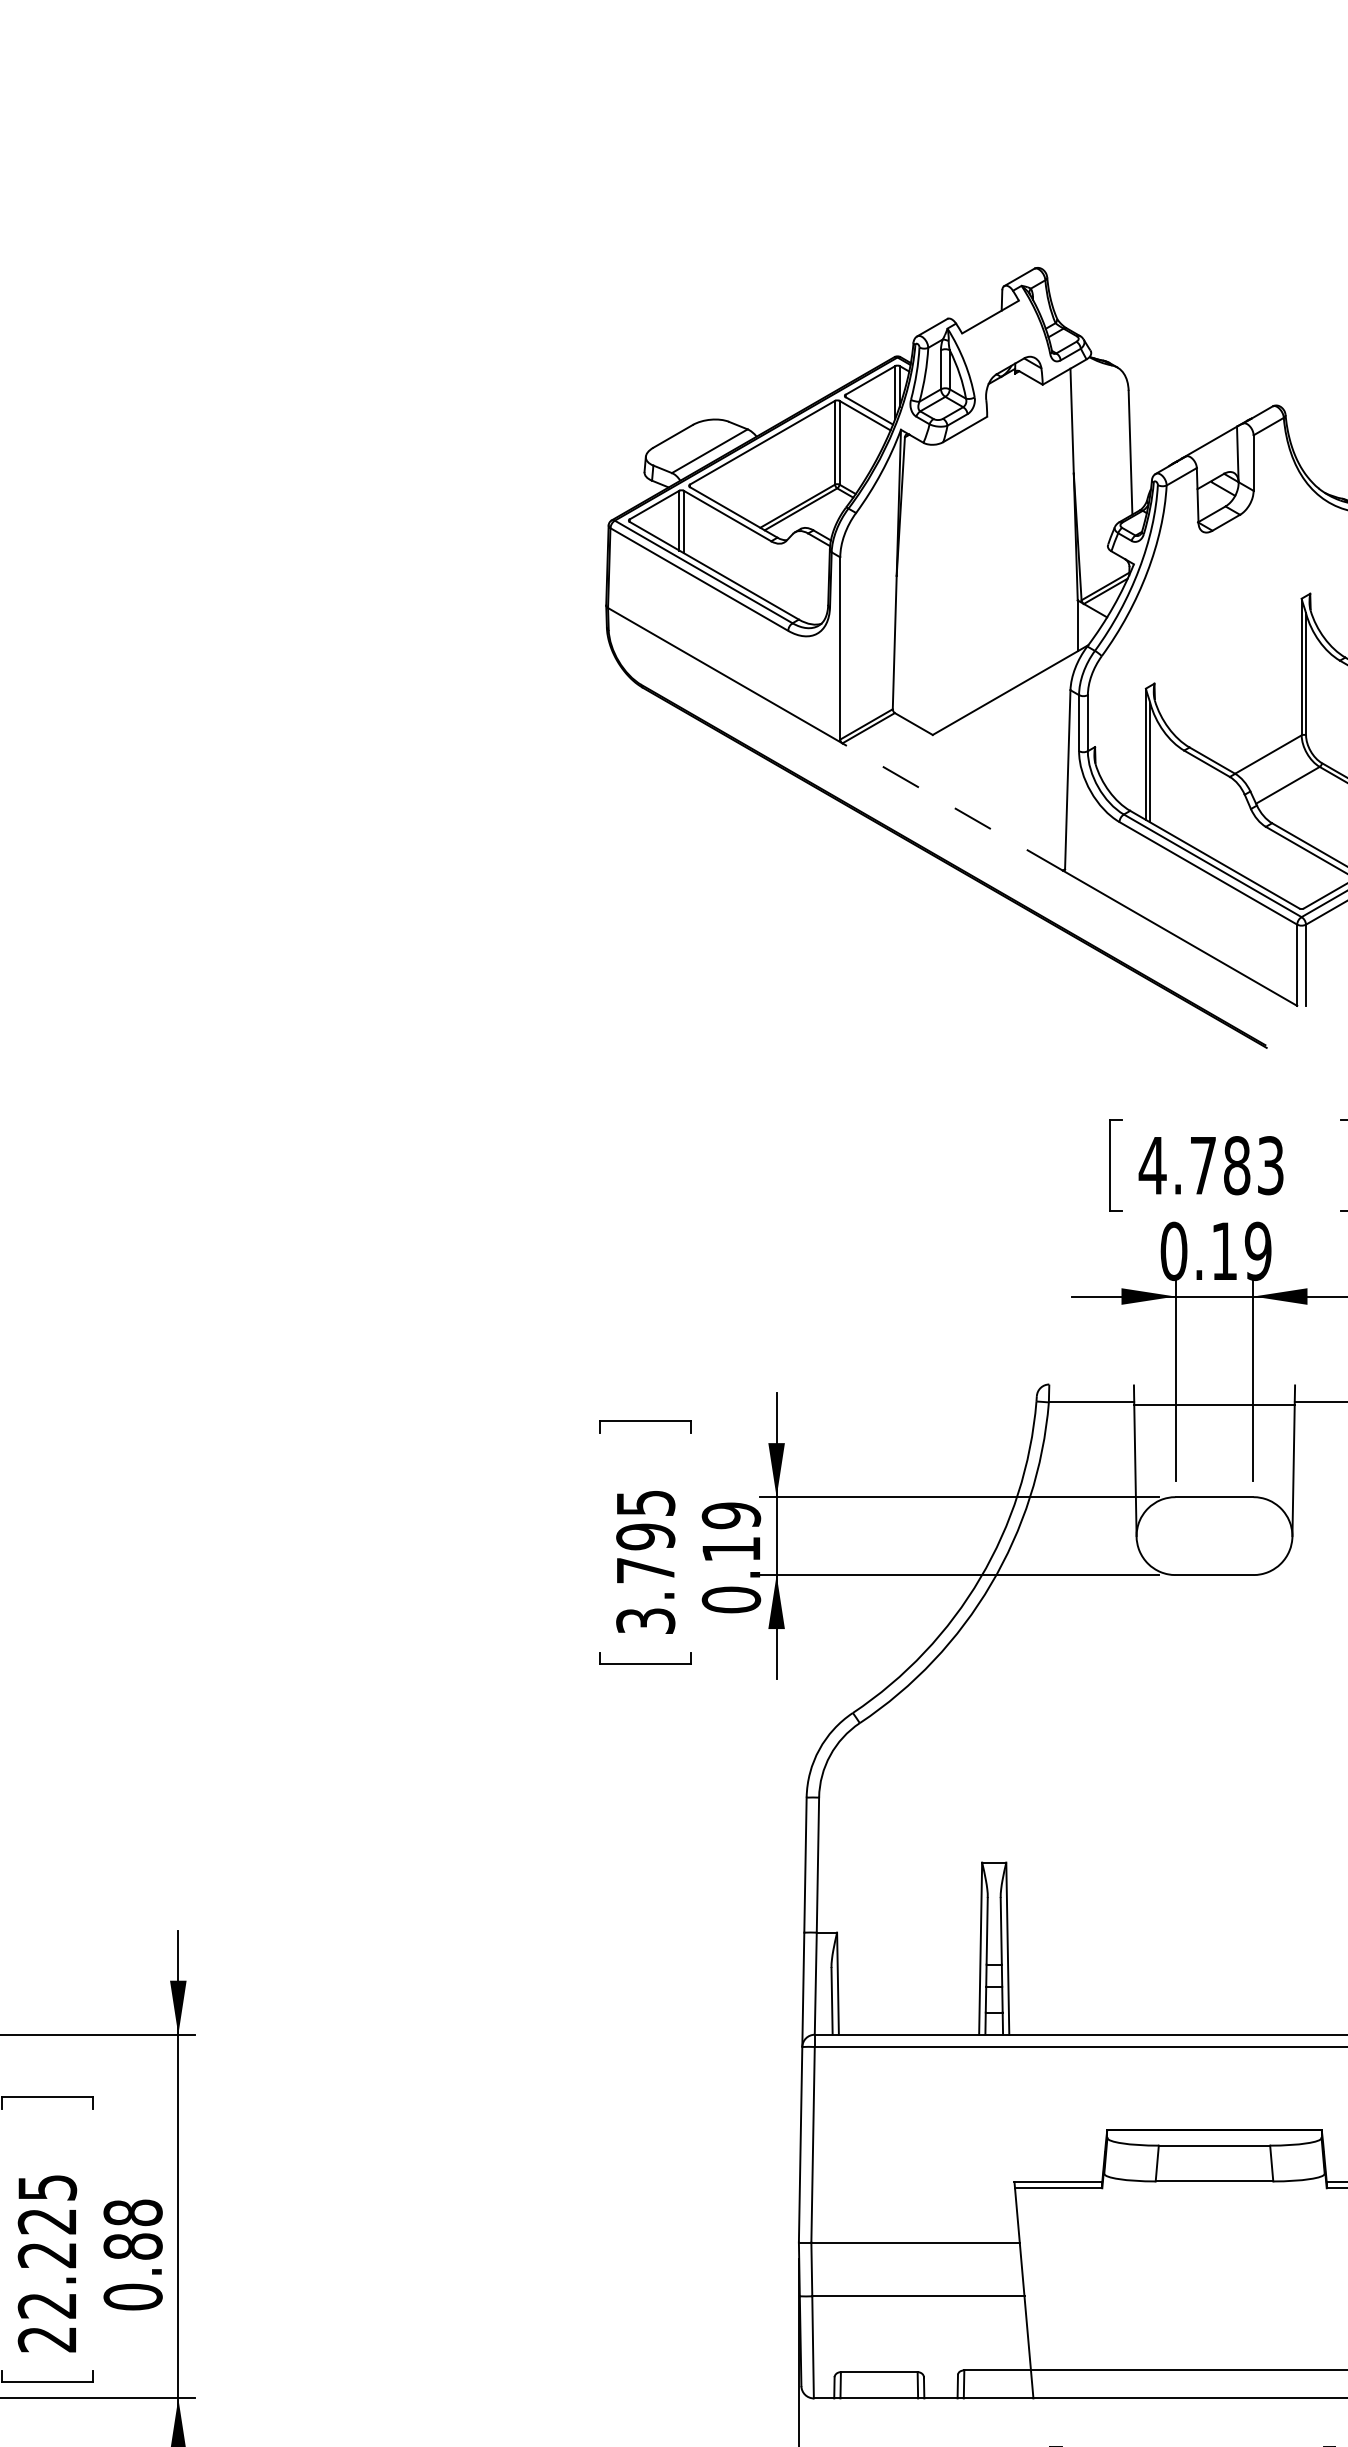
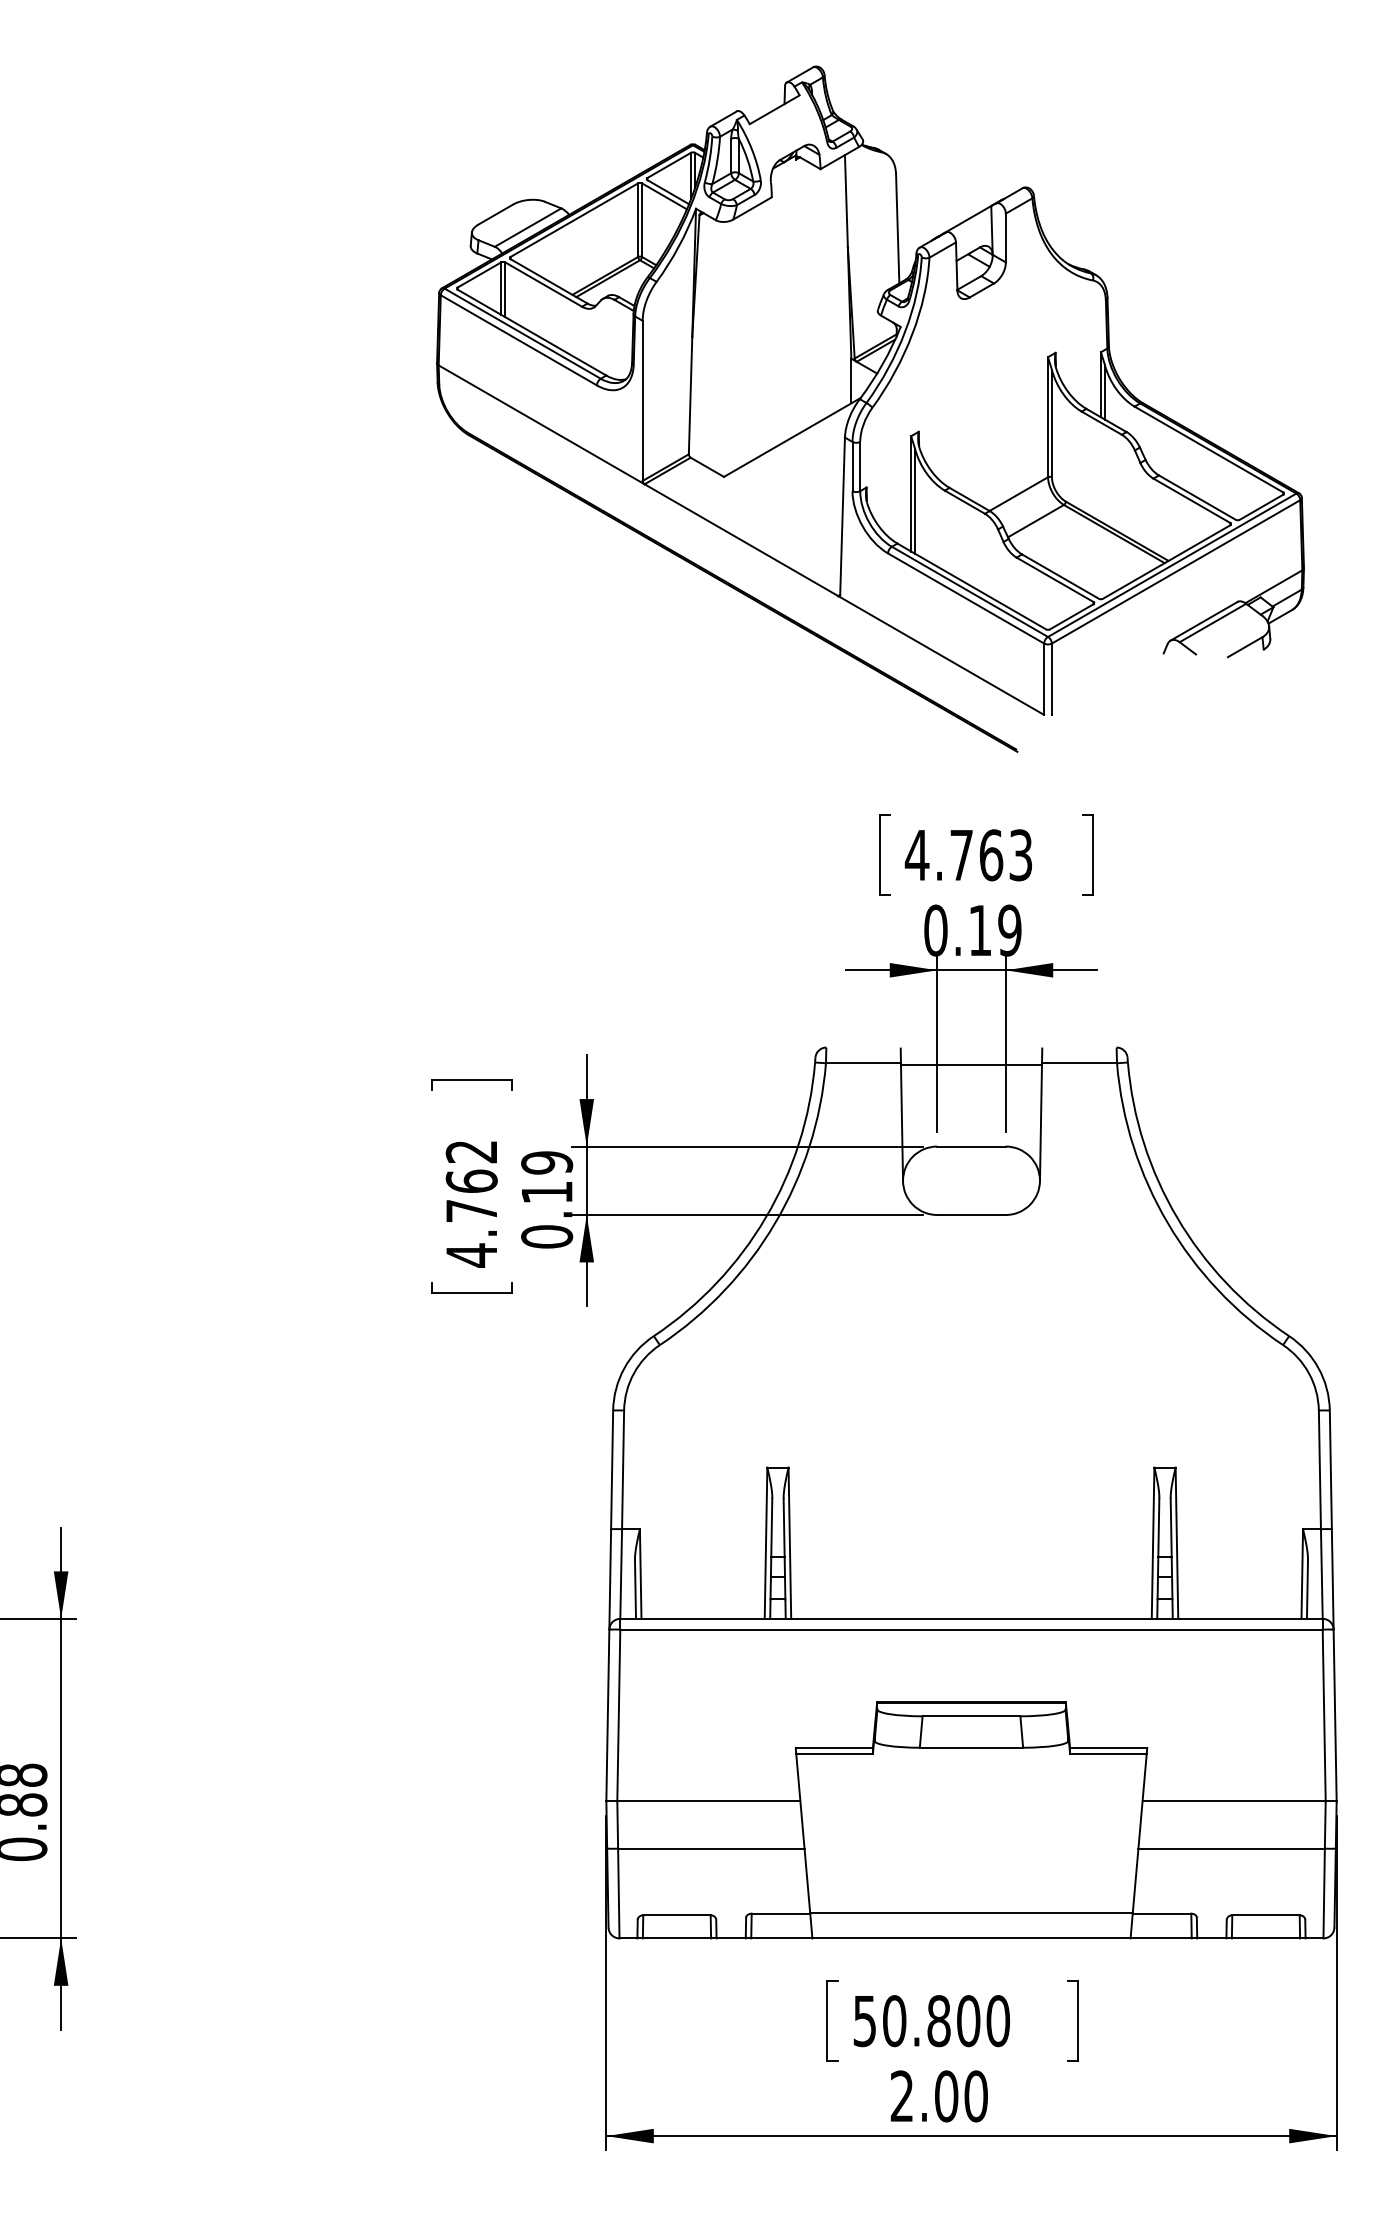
line: (952, 807) -> (741, 540), dashed -> solid
text: (1237, 1165) -> (991, 855), 4.783 -> 4.763
text: (645, 1563) -> (471, 1204), 3.795 -> 4.762

